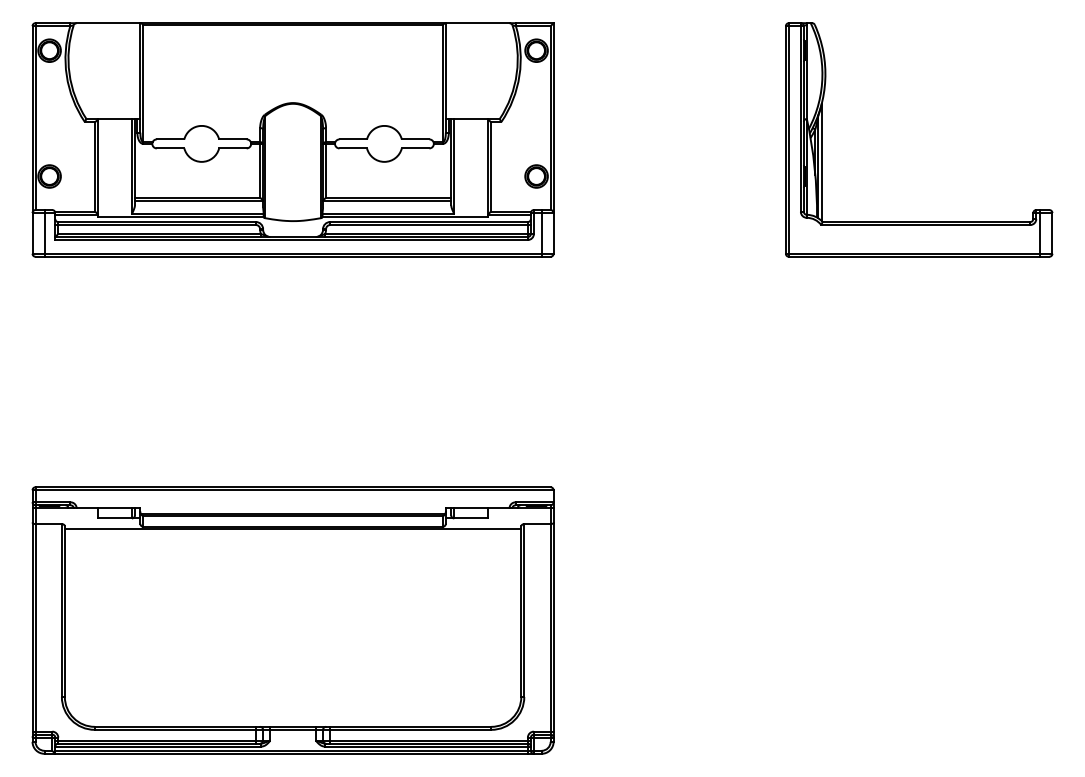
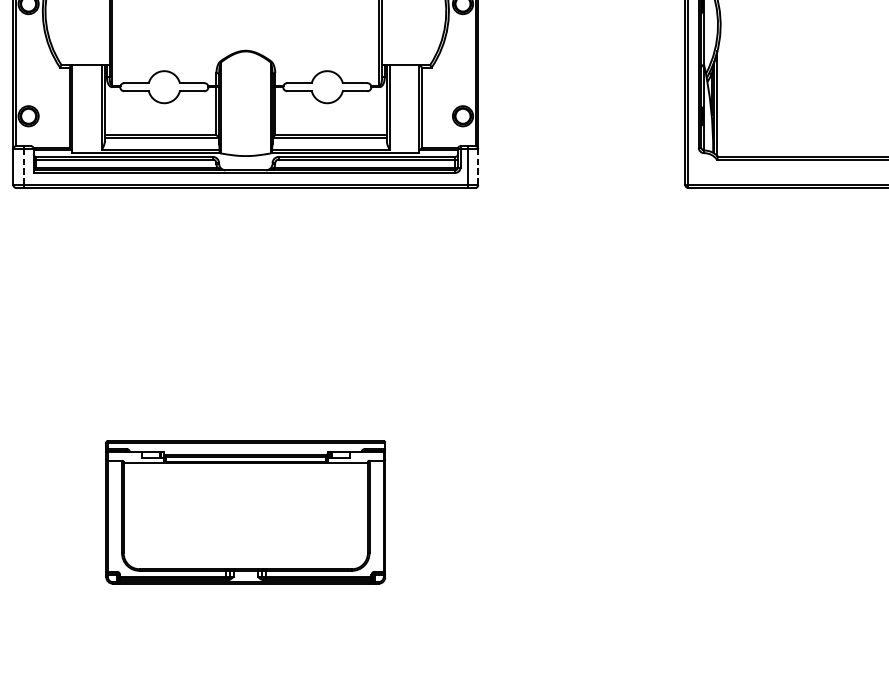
line: (44, 233) -> (24, 167), solid -> dashed
line: (553, 233) -> (478, 167), solid -> dashed
part: (292, 620) -> (245, 512), size x0.6

